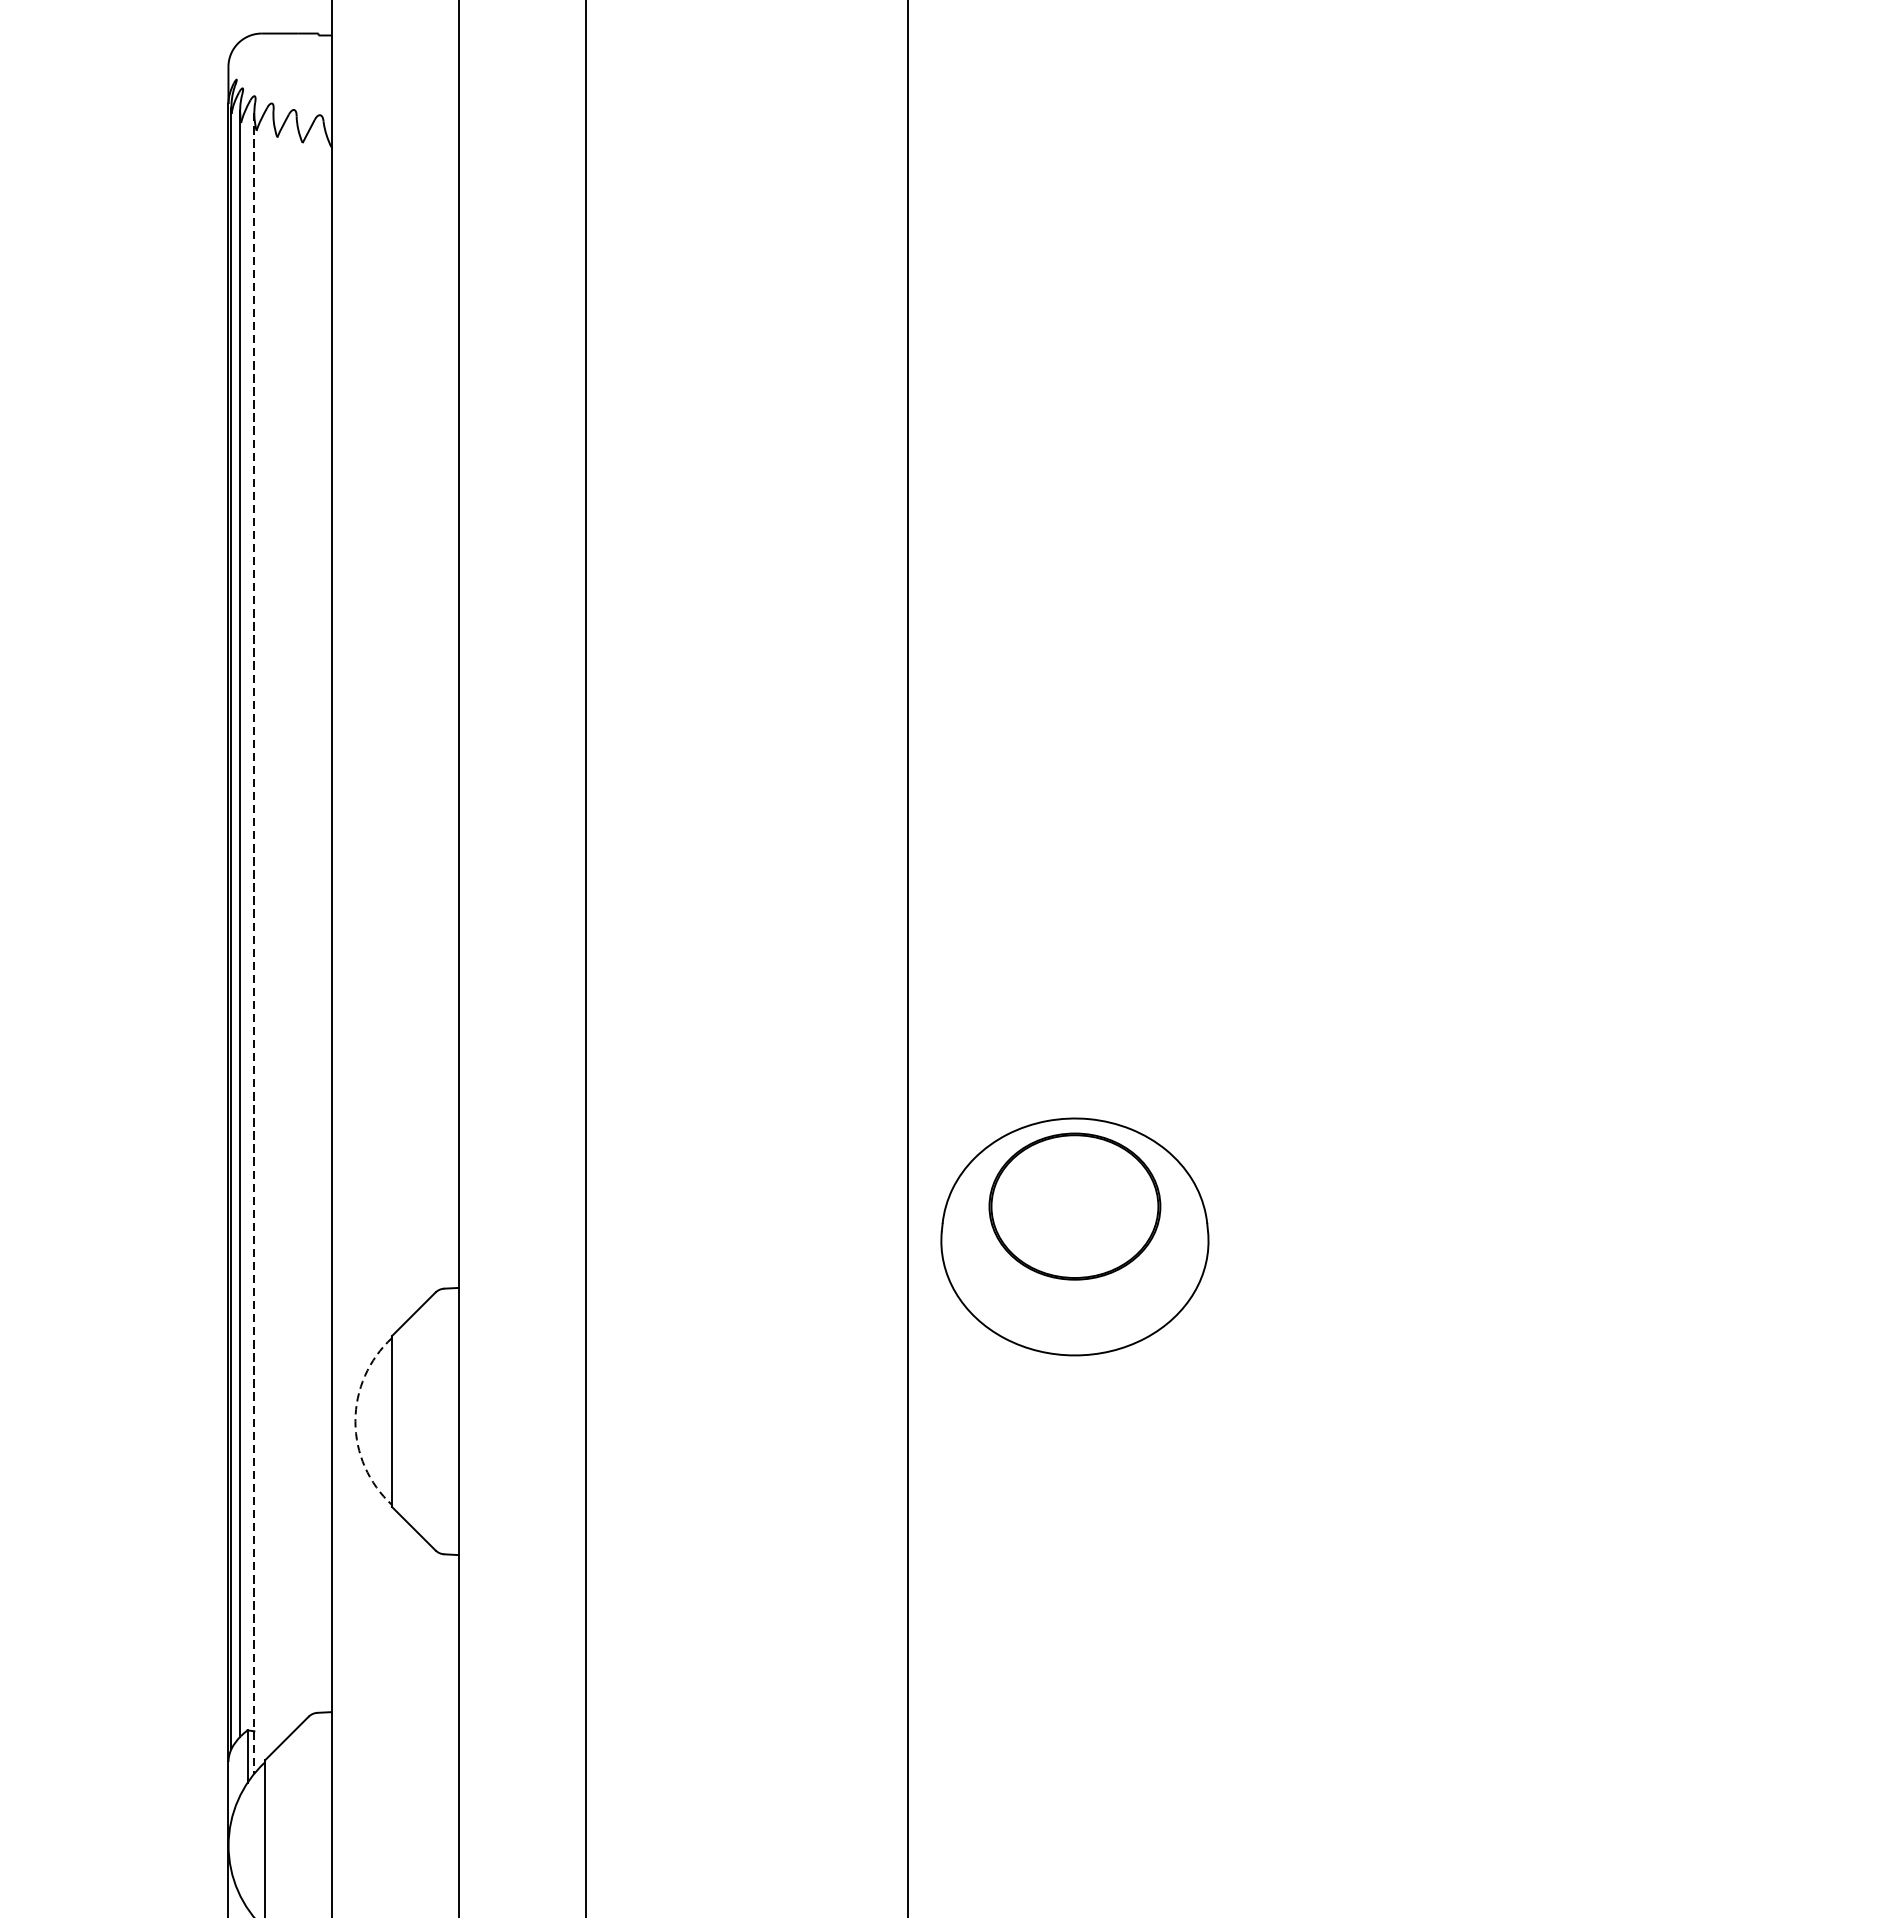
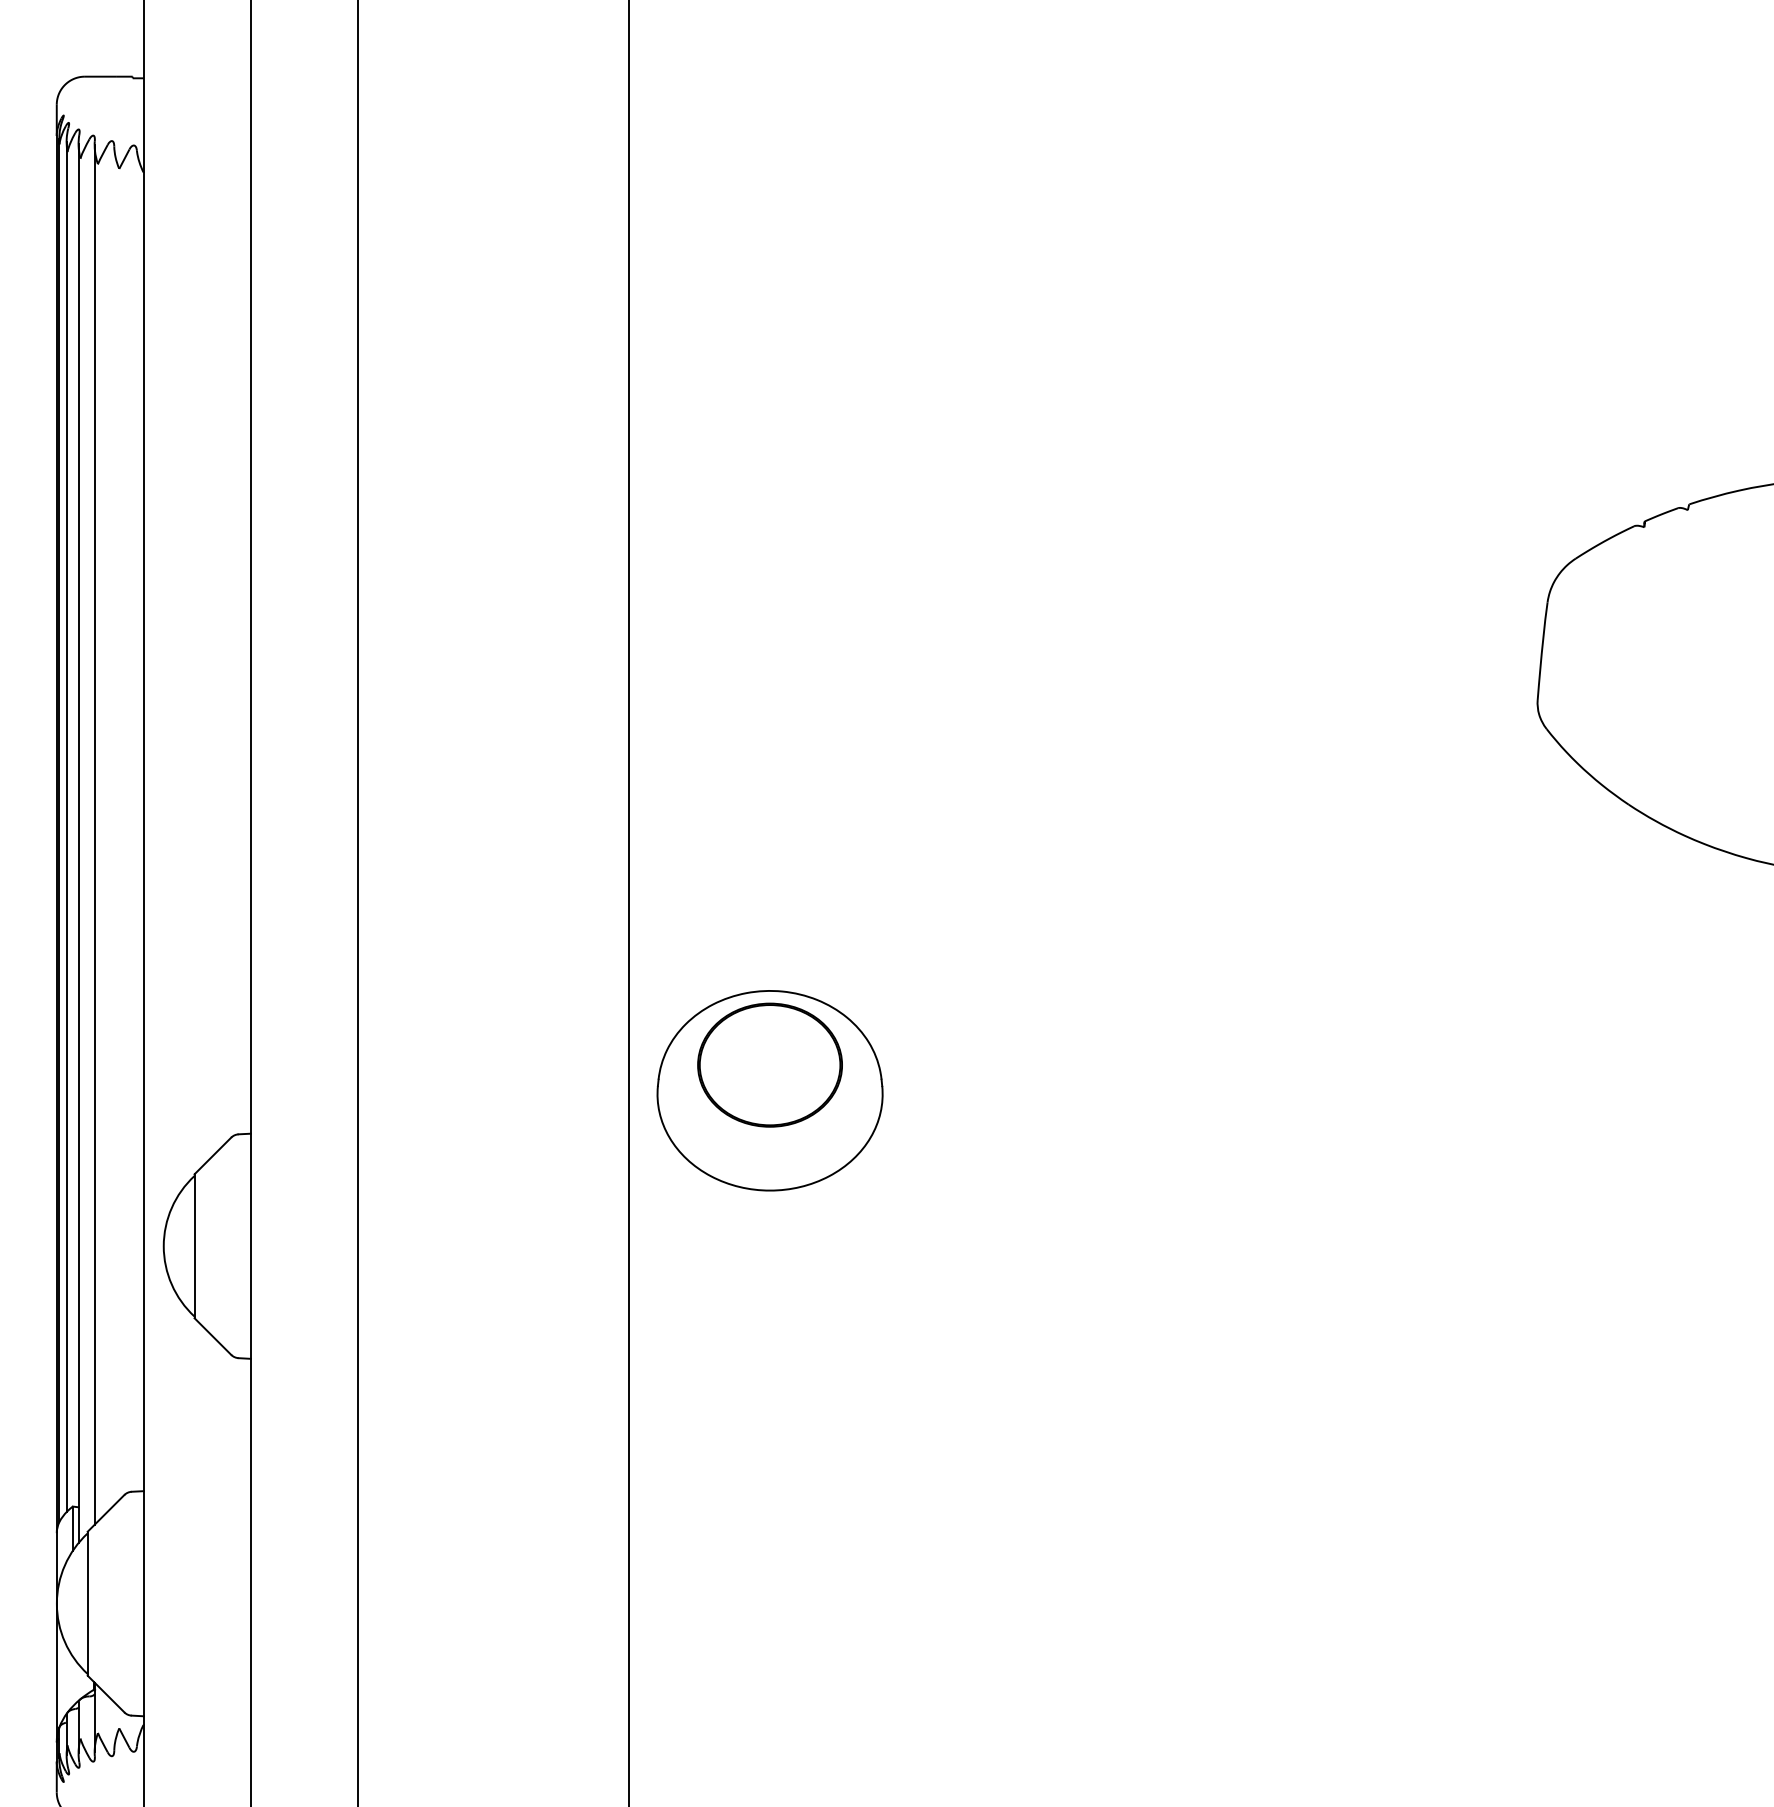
line: (273, 932) -> (94, 834), added
line: (254, 943) -> (78, 843), dashed -> solid
arc: (355, 1421) -> (163, 1246), dashed -> solid

